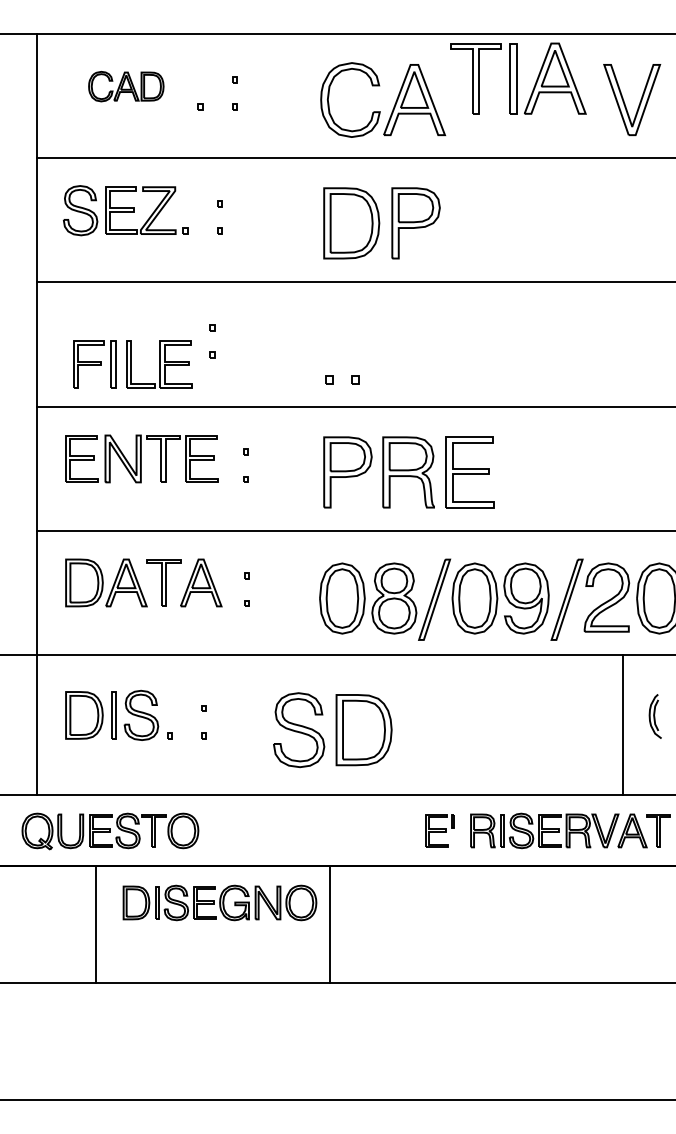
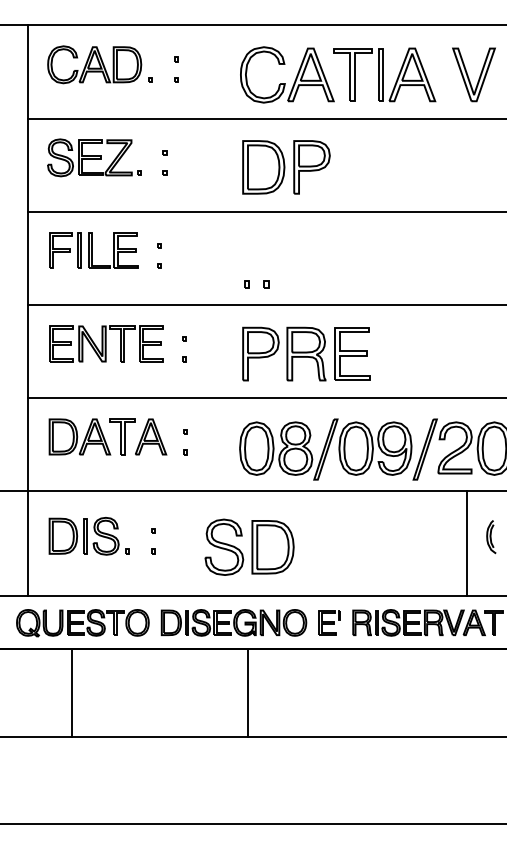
part: (518, 78) -> (384, 74), moved
part: (125, 86) -> (94, 64), size x1.67
part: (132, 363) -> (93, 250), moved
part: (219, 902) -> (233, 622), moved

